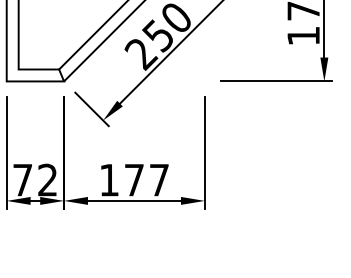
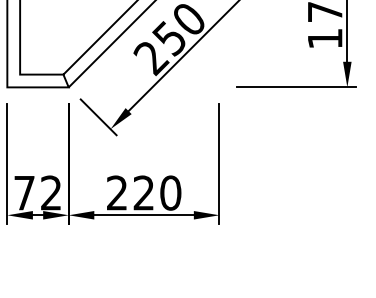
text: (134, 179) -> (144, 192), 177 -> 220

